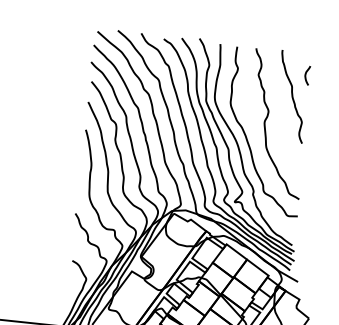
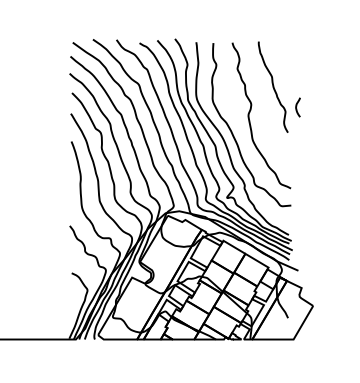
curve: (306, 74) -> (297, 106), moved

